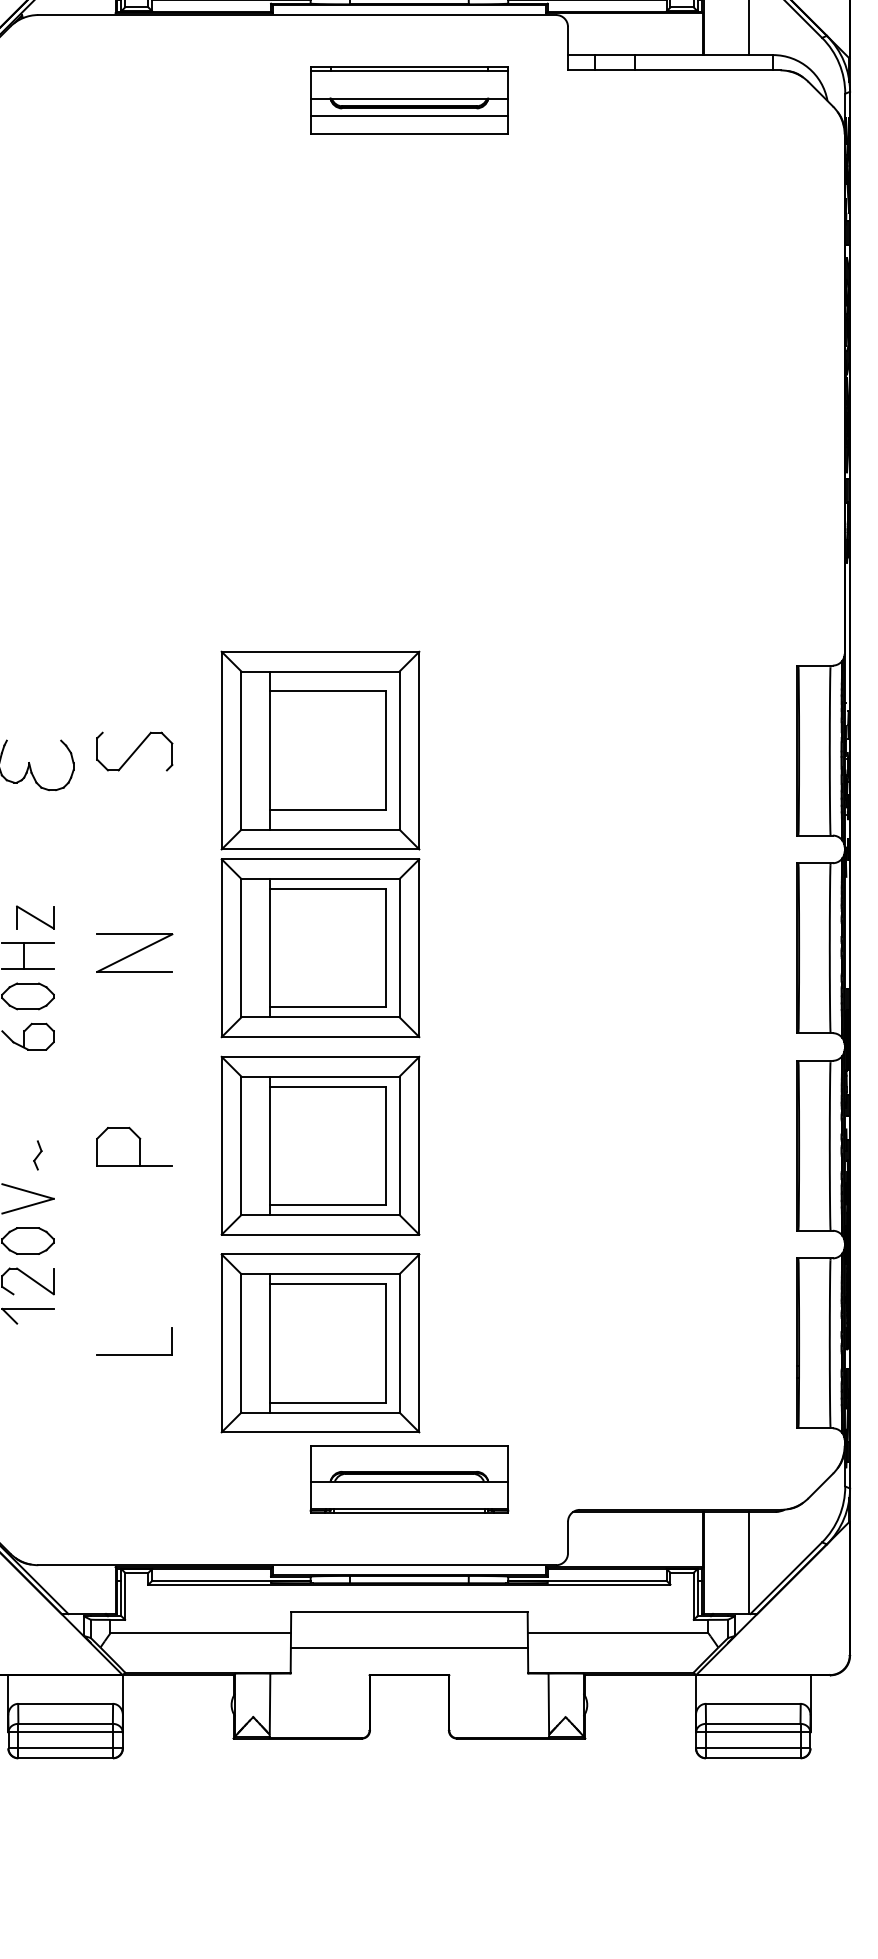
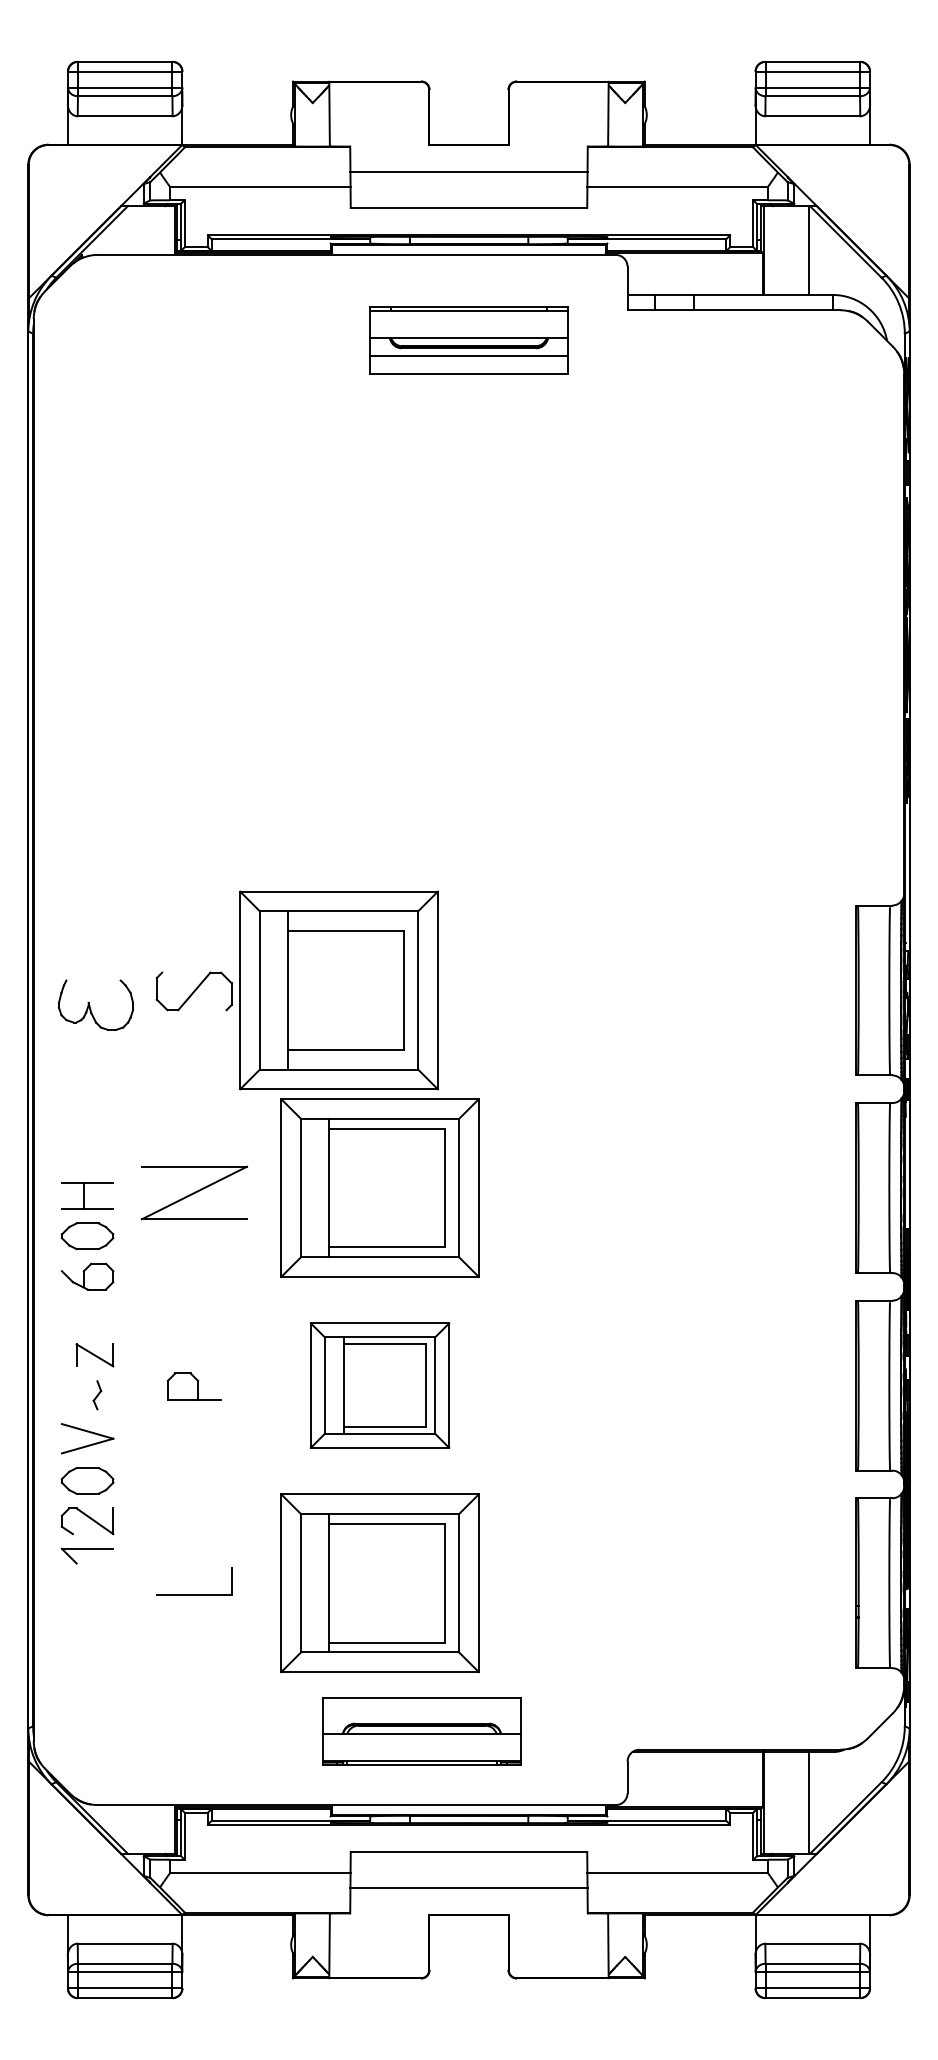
part: (319, 750) -> (338, 990), moved
part: (34, 917) -> (94, 1355), moved
part: (133, 952) -> (193, 1192), size x1.4
part: (133, 1145) -> (193, 1385), size x0.7
part: (319, 1145) -> (379, 1385), size x0.7
part: (408, 1479) -> (421, 1731), moved

